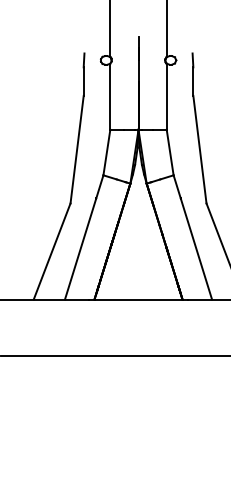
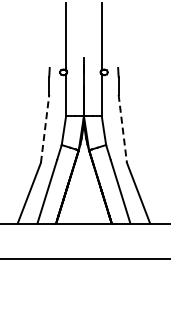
line: (77, 149) -> (45, 128), solid -> dashed
line: (199, 150) -> (122, 129), solid -> dashed

